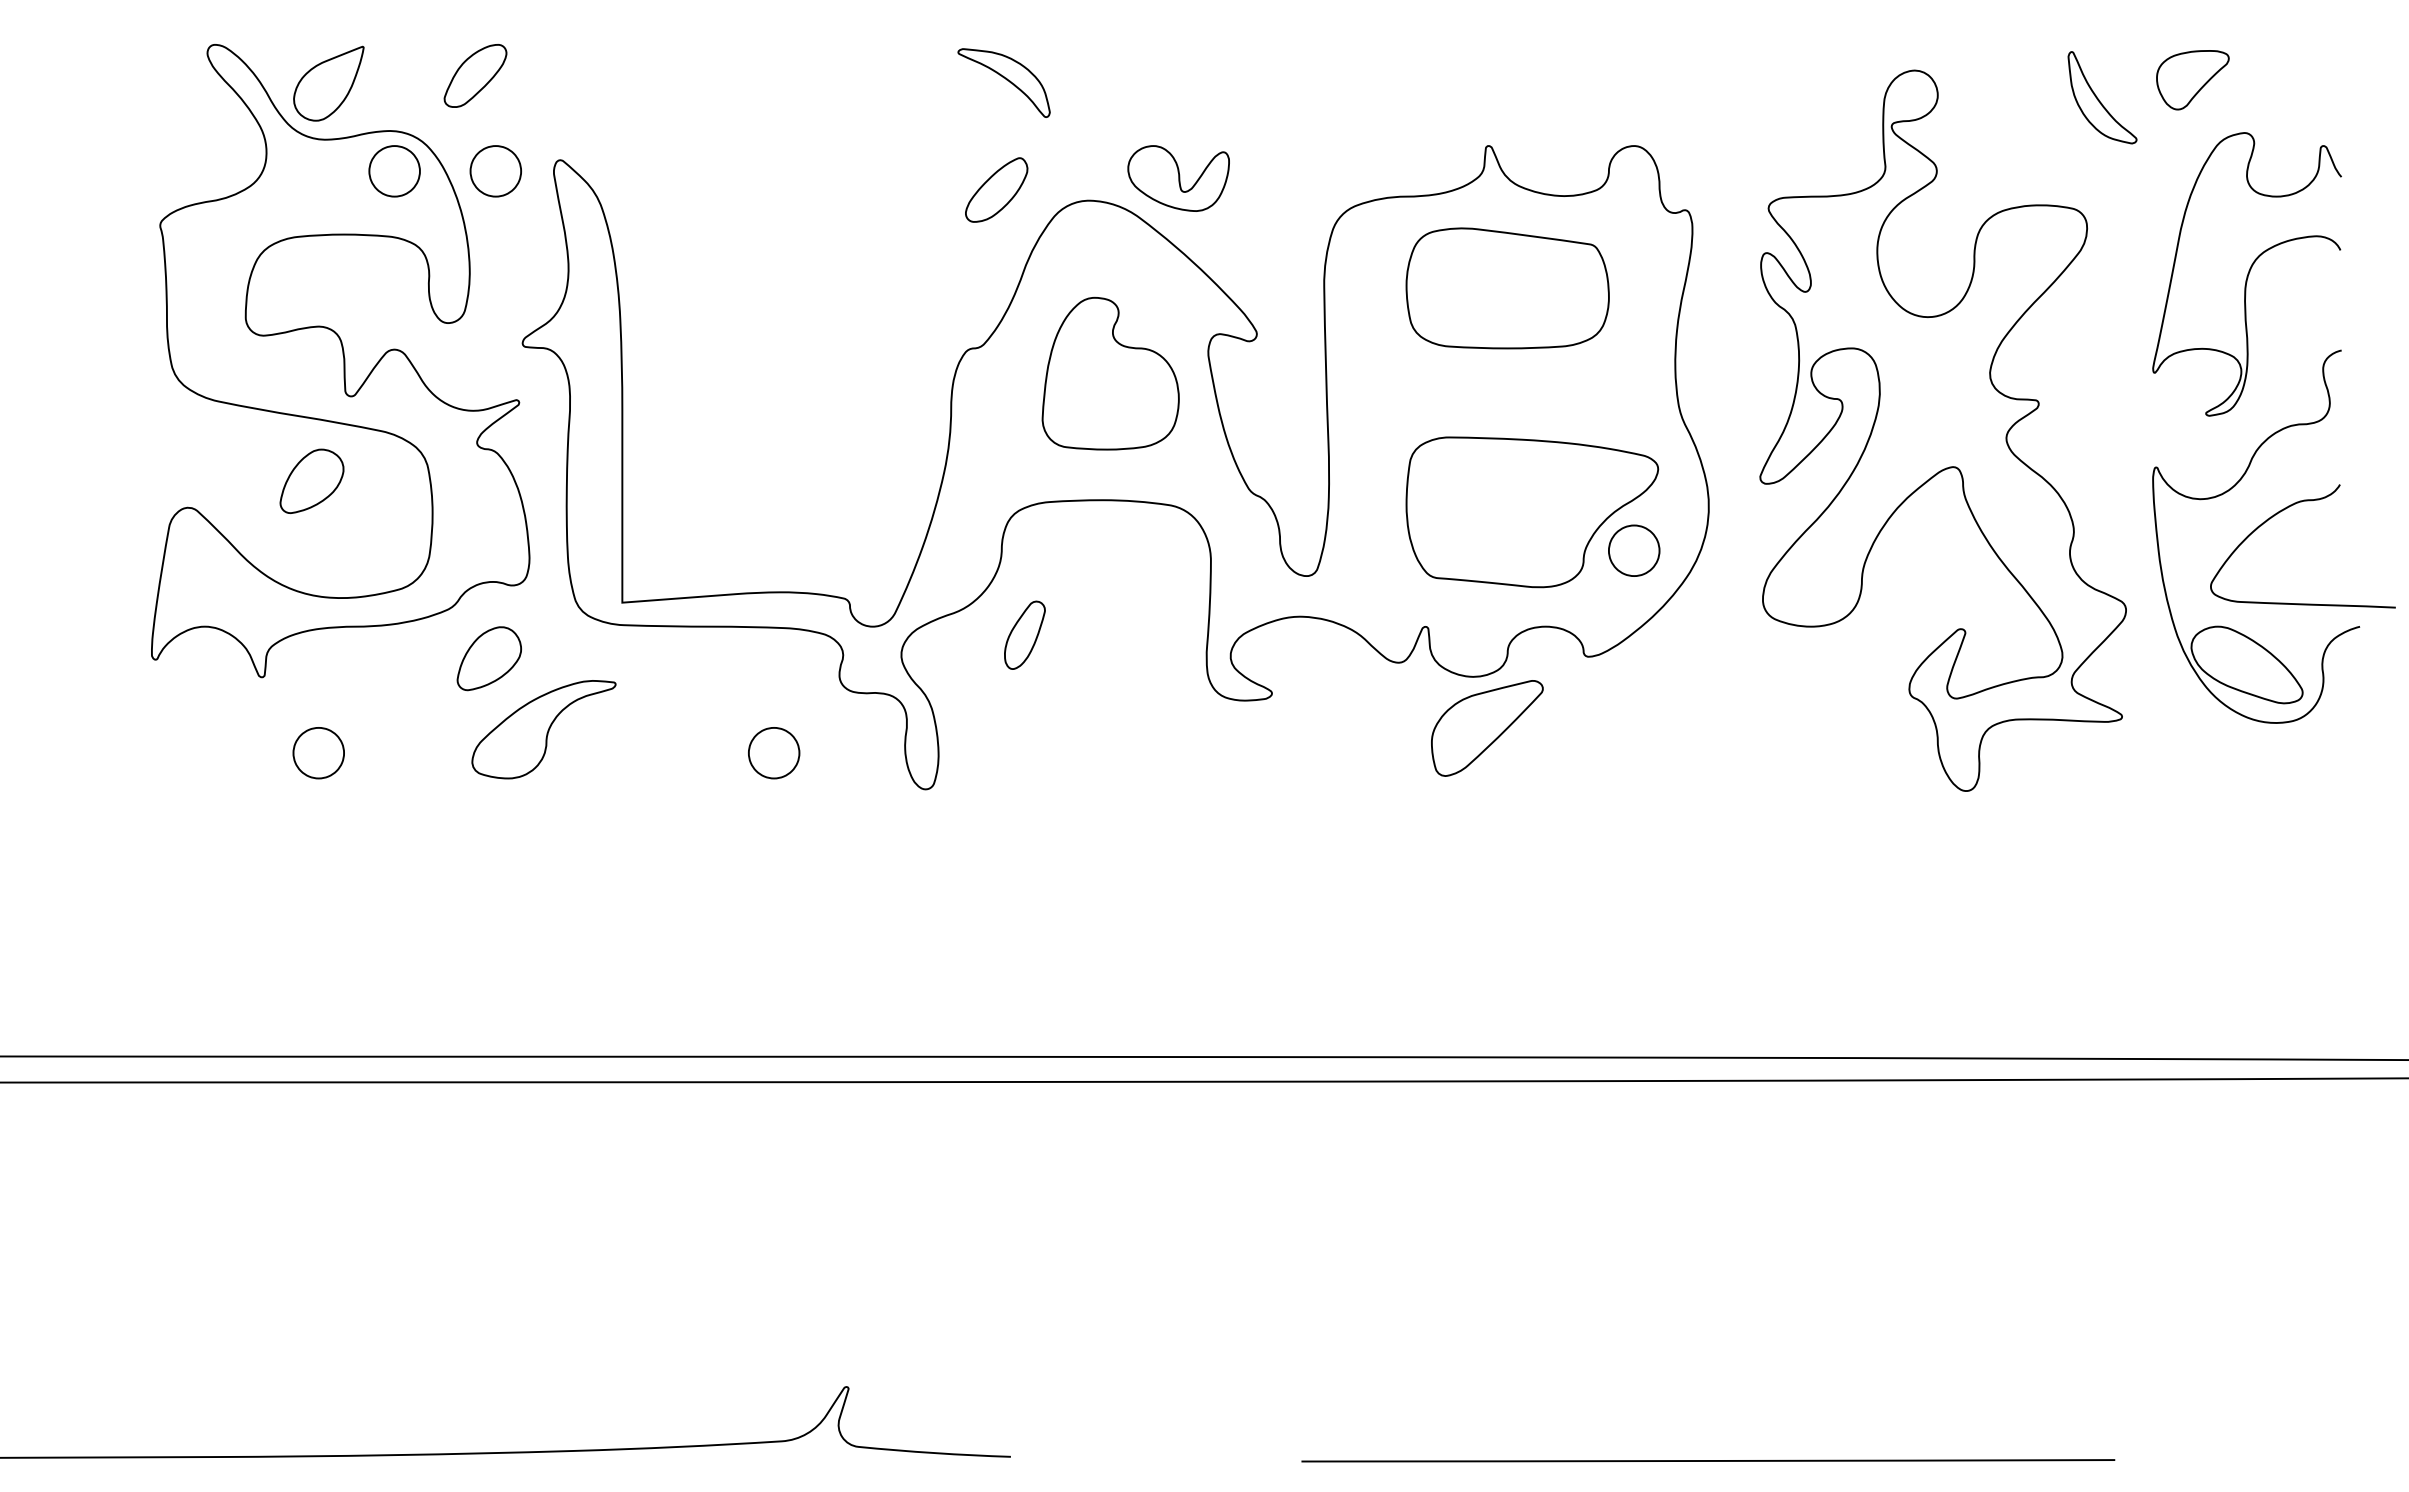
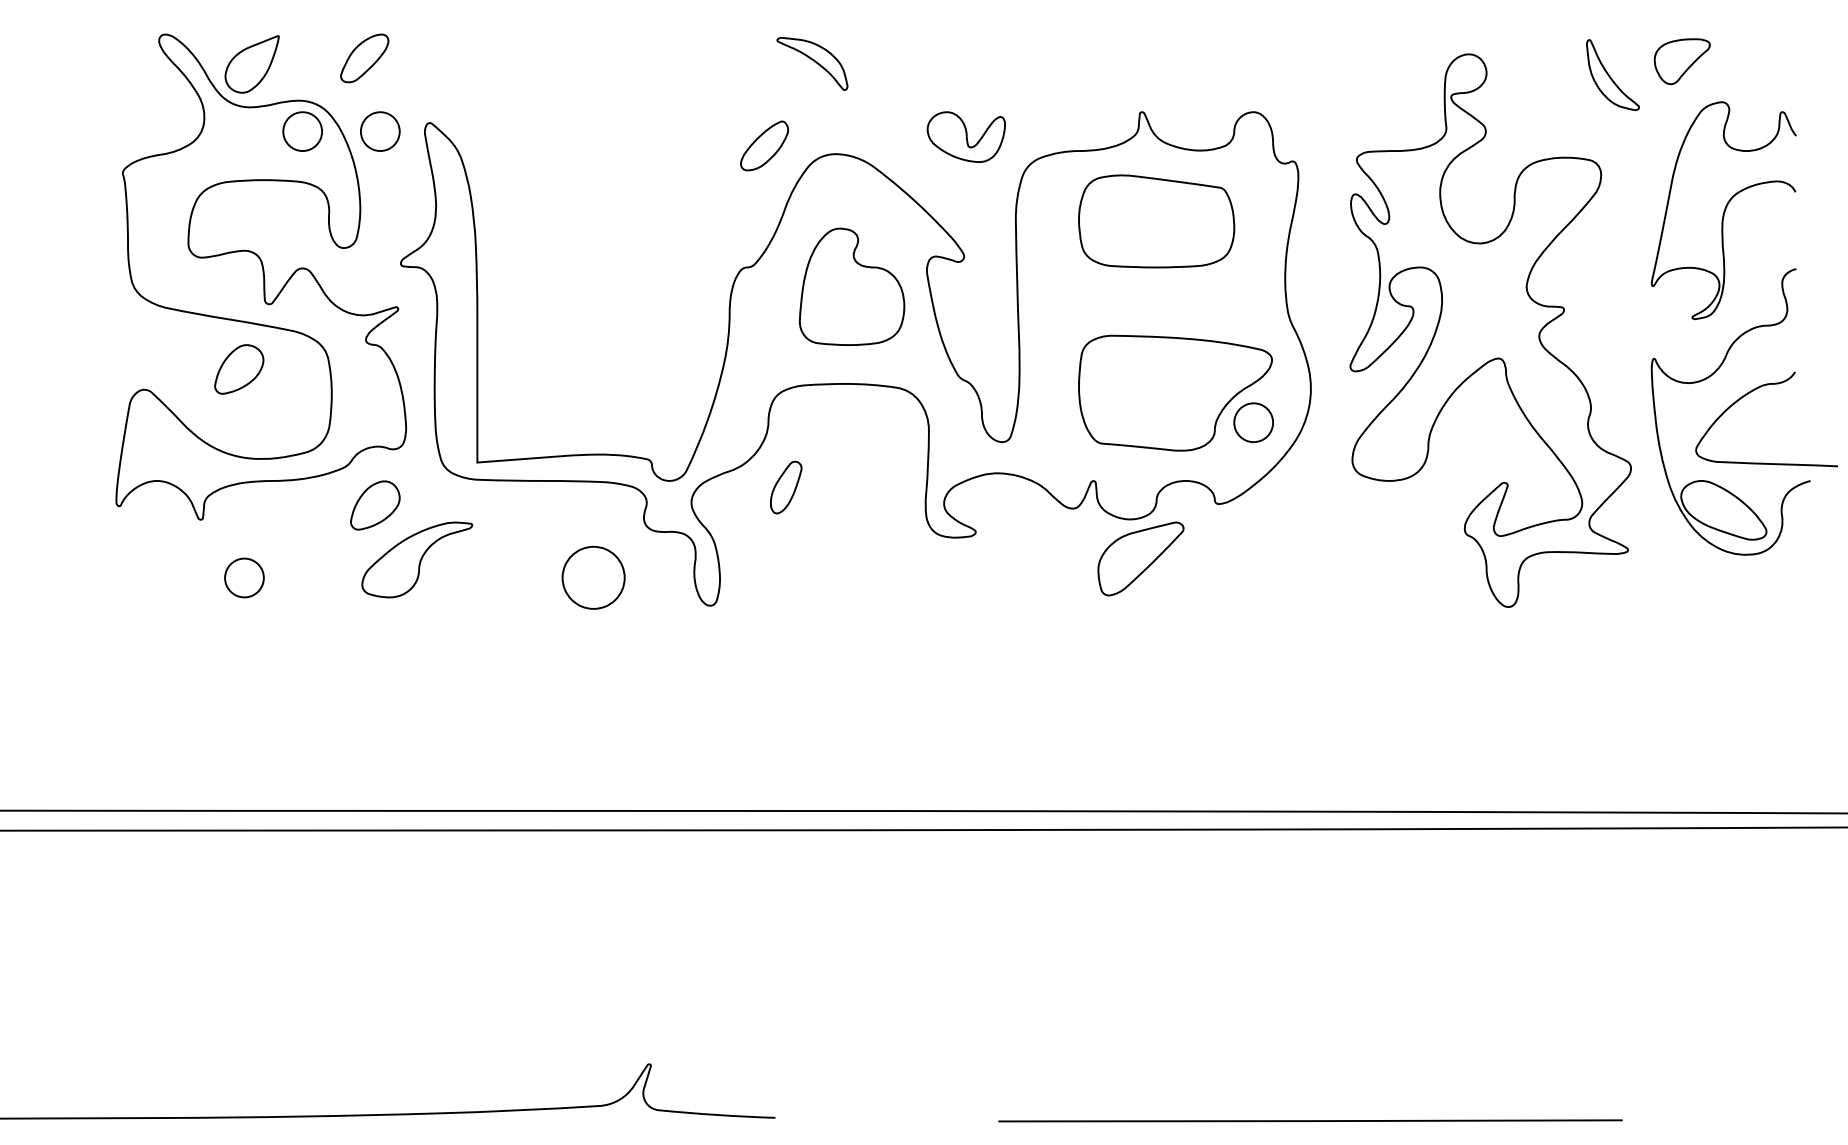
part: (1003, 82) -> (811, 63), moved
part: (1178, 178) -> (966, 137), moved
part: (774, 753) -> (594, 578), size x1.6

